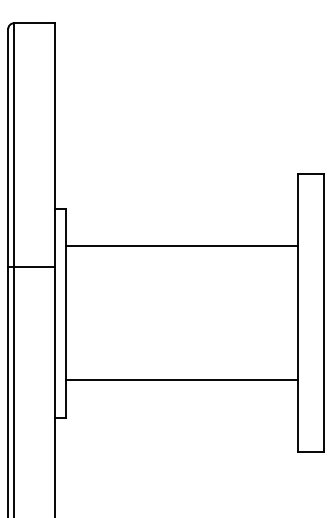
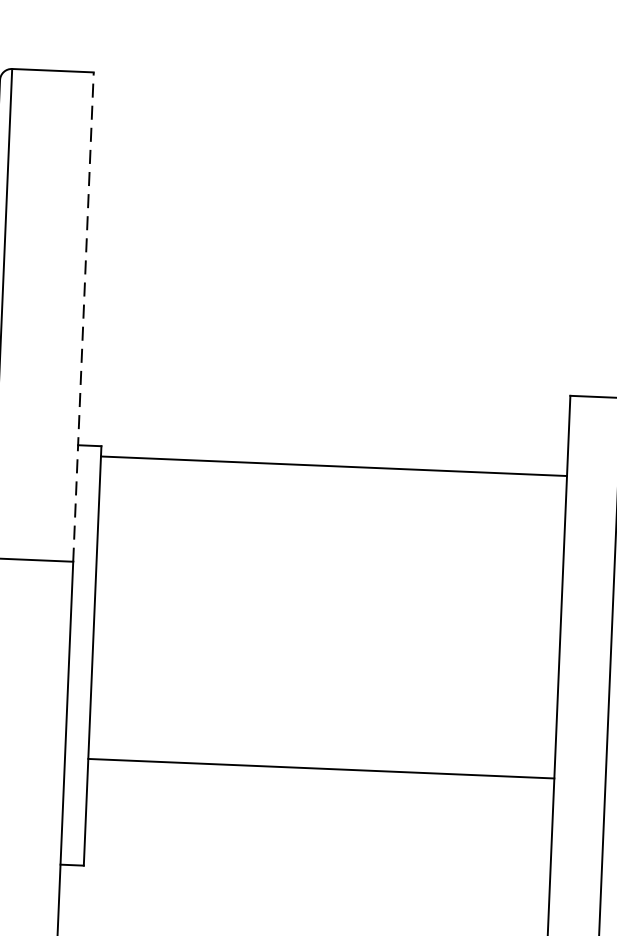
line: (54, 145) -> (83, 317), solid -> dashed
line: (182, 245) -> (334, 465), moved
line: (182, 380) -> (321, 768), moved

